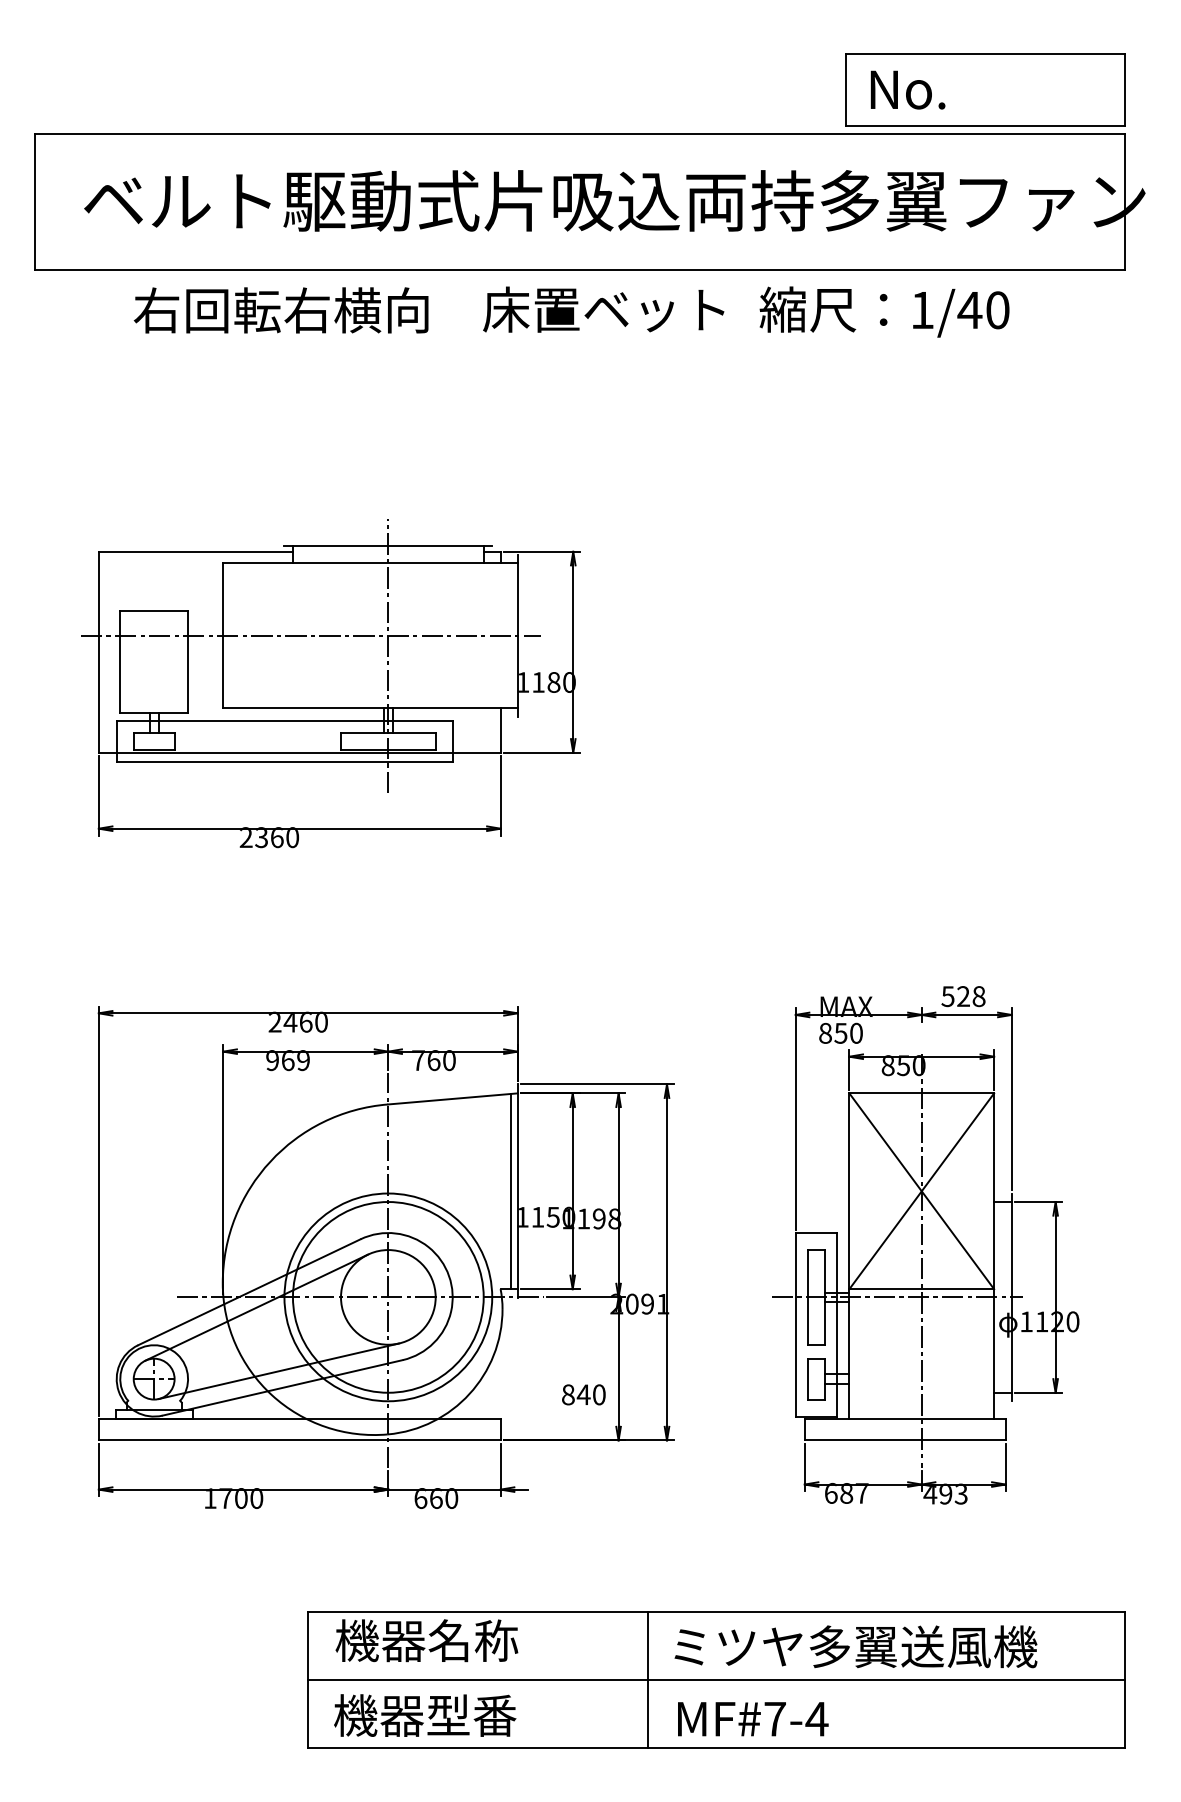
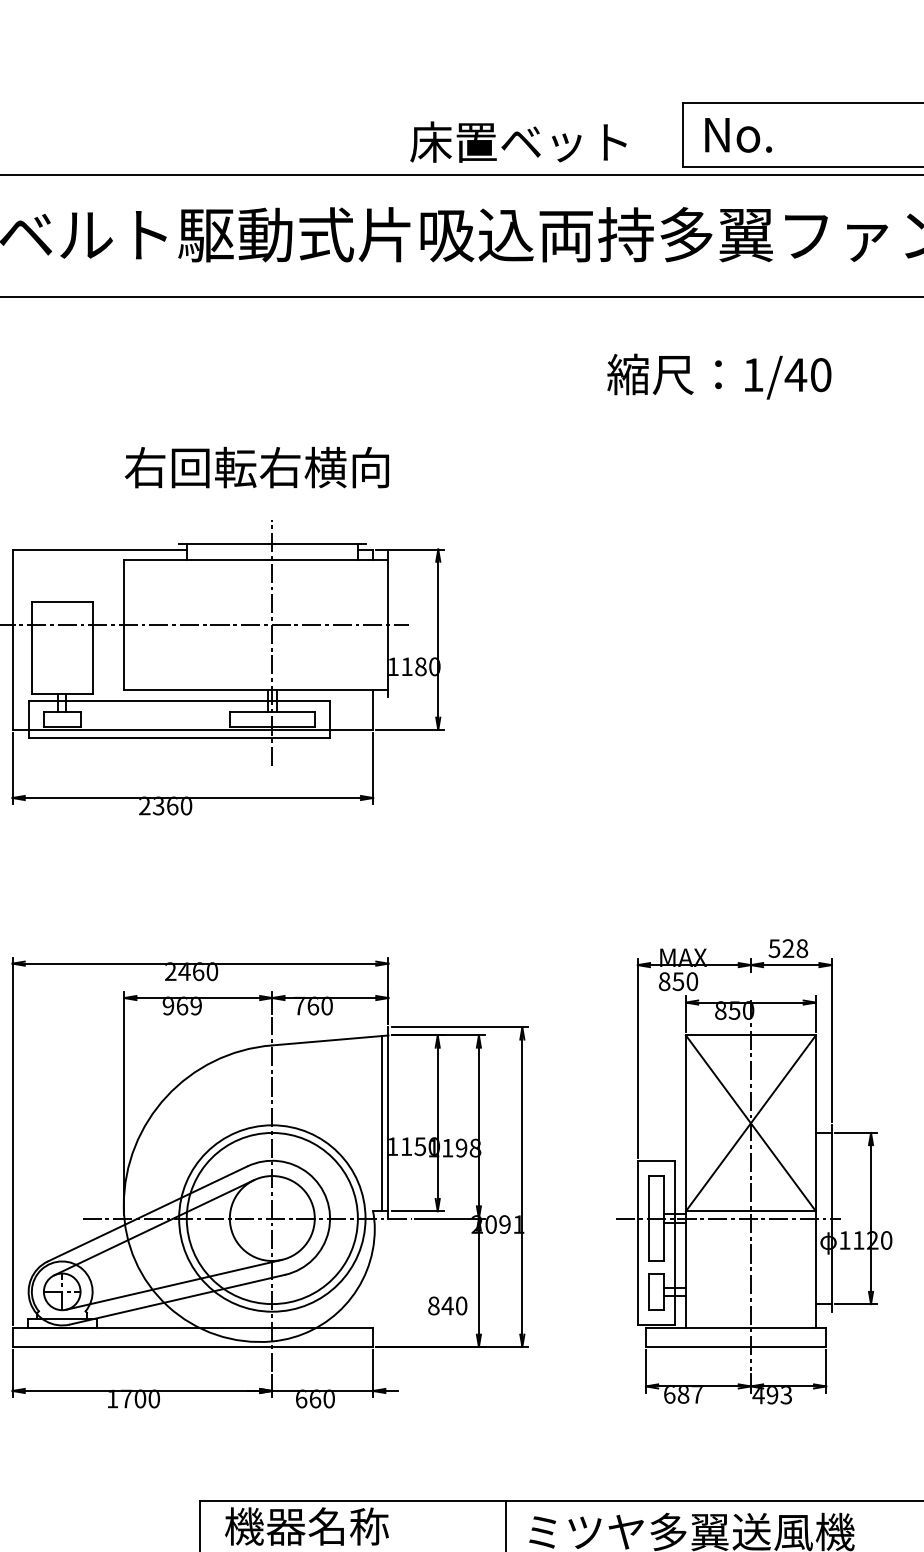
text: (603, 309) -> (518, 141), moved
text: (280, 310) -> (256, 467), moved
text: (884, 311) -> (719, 376), moved

